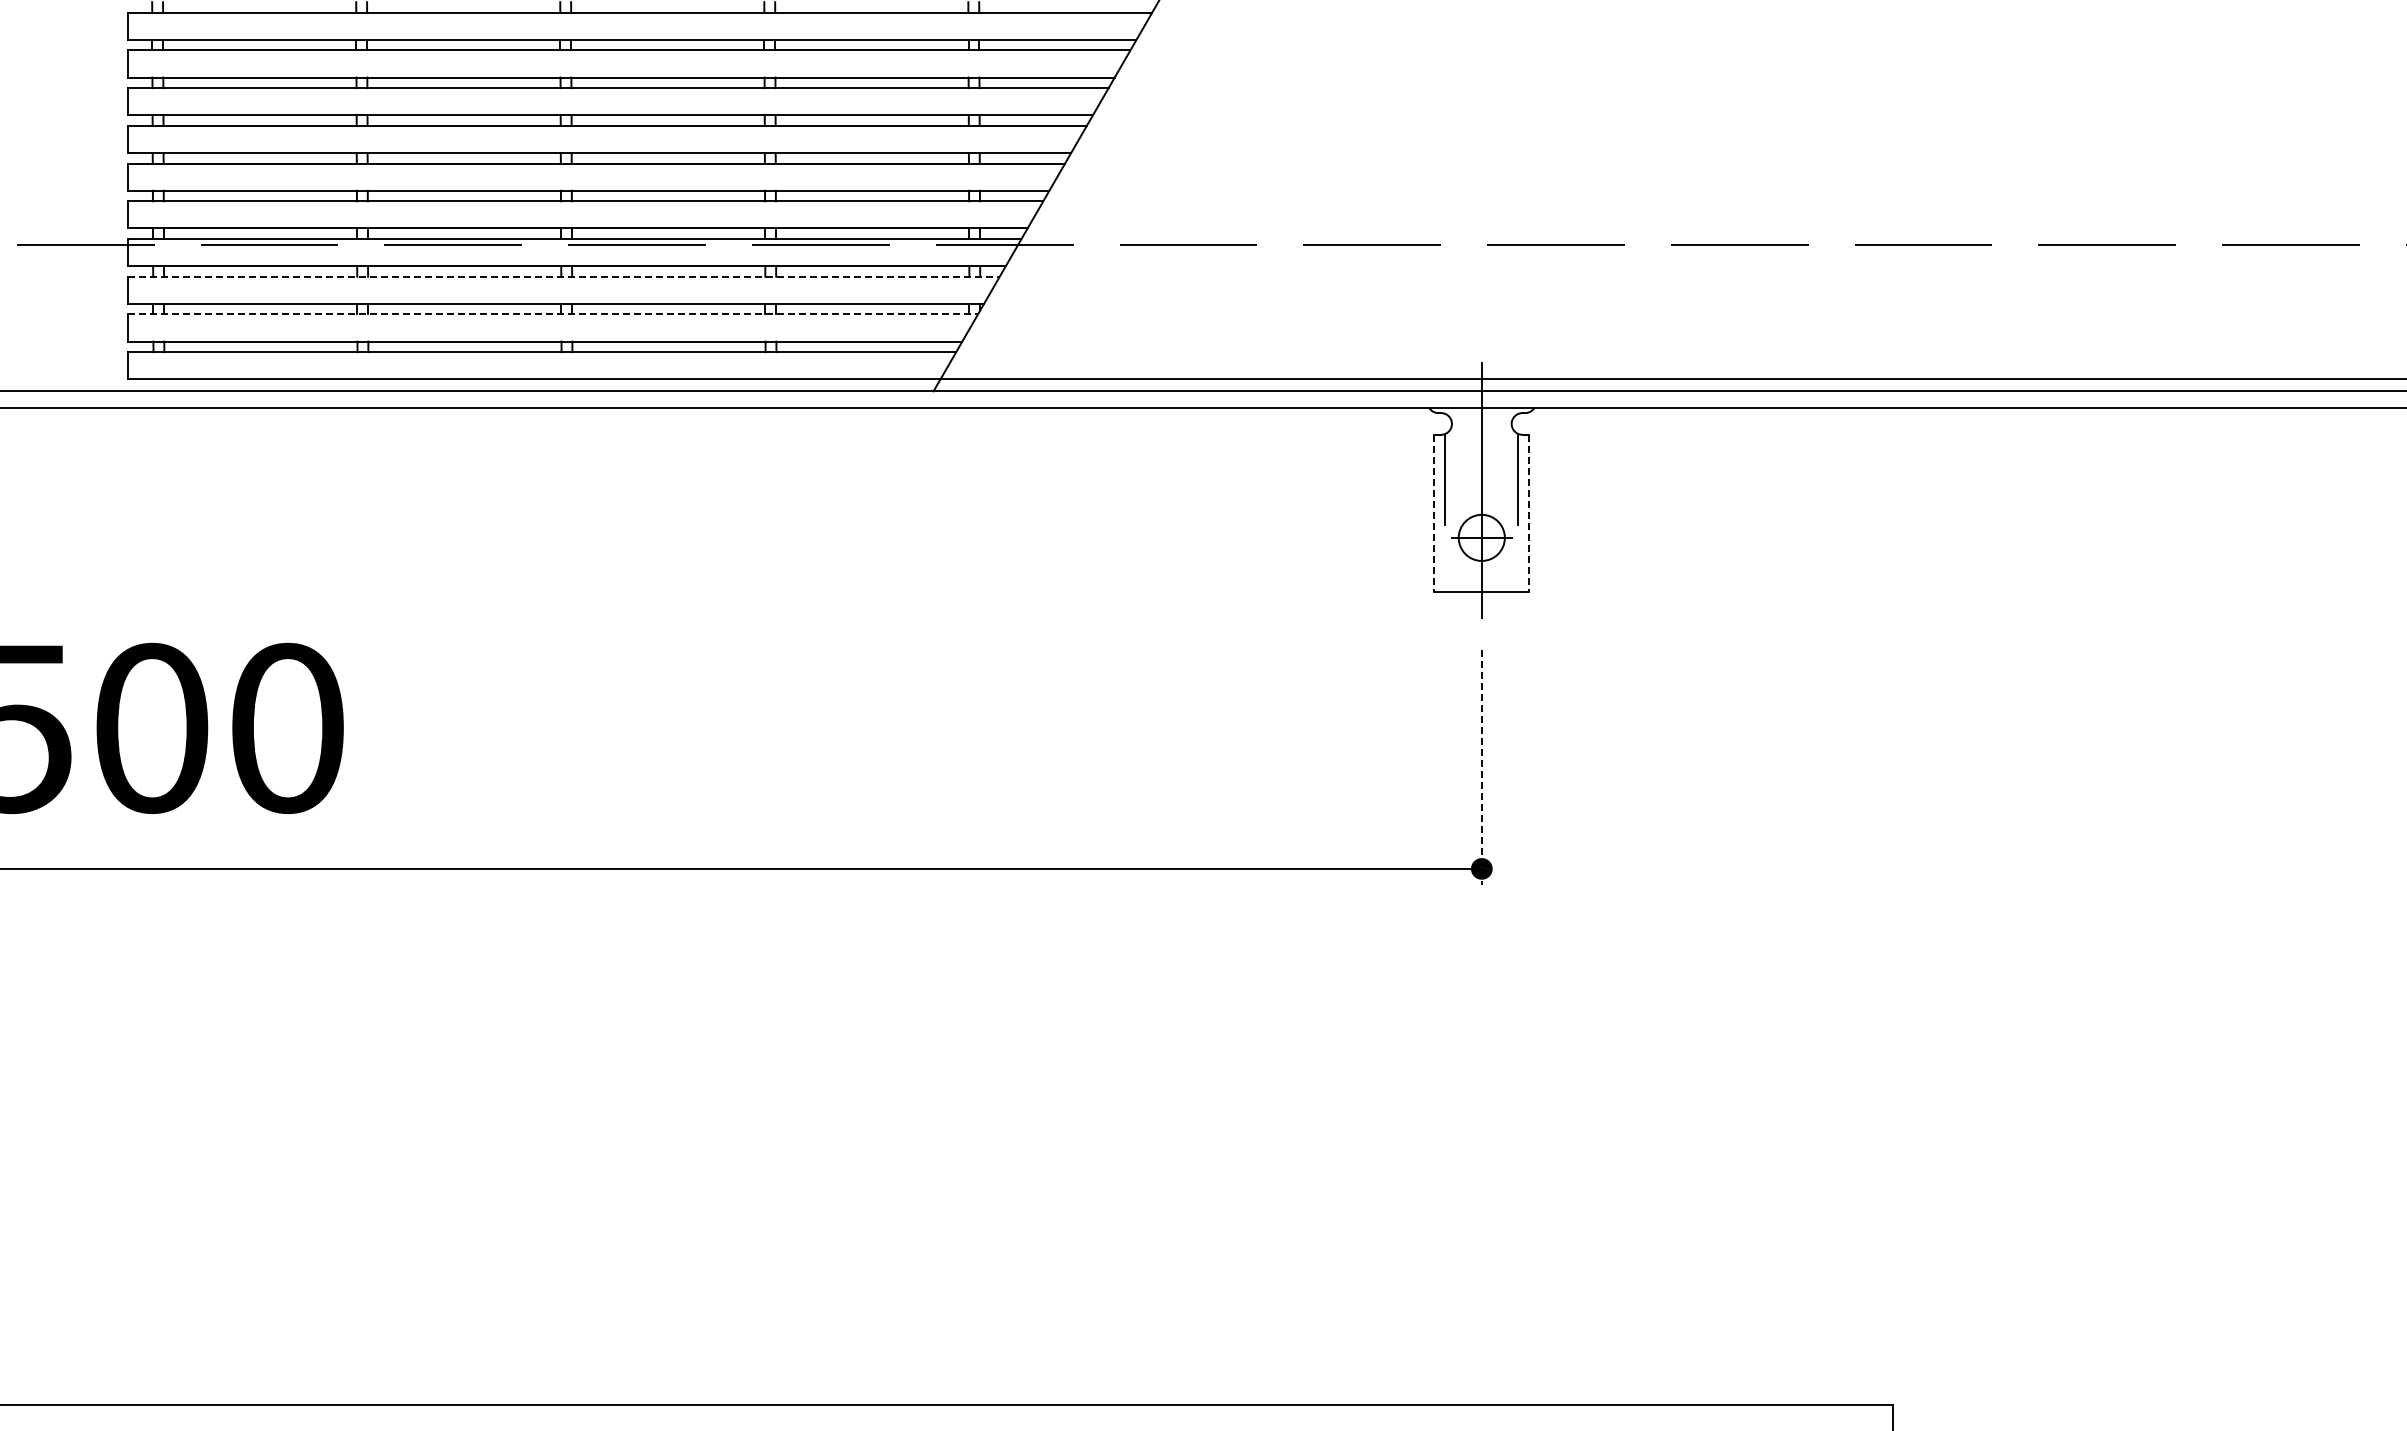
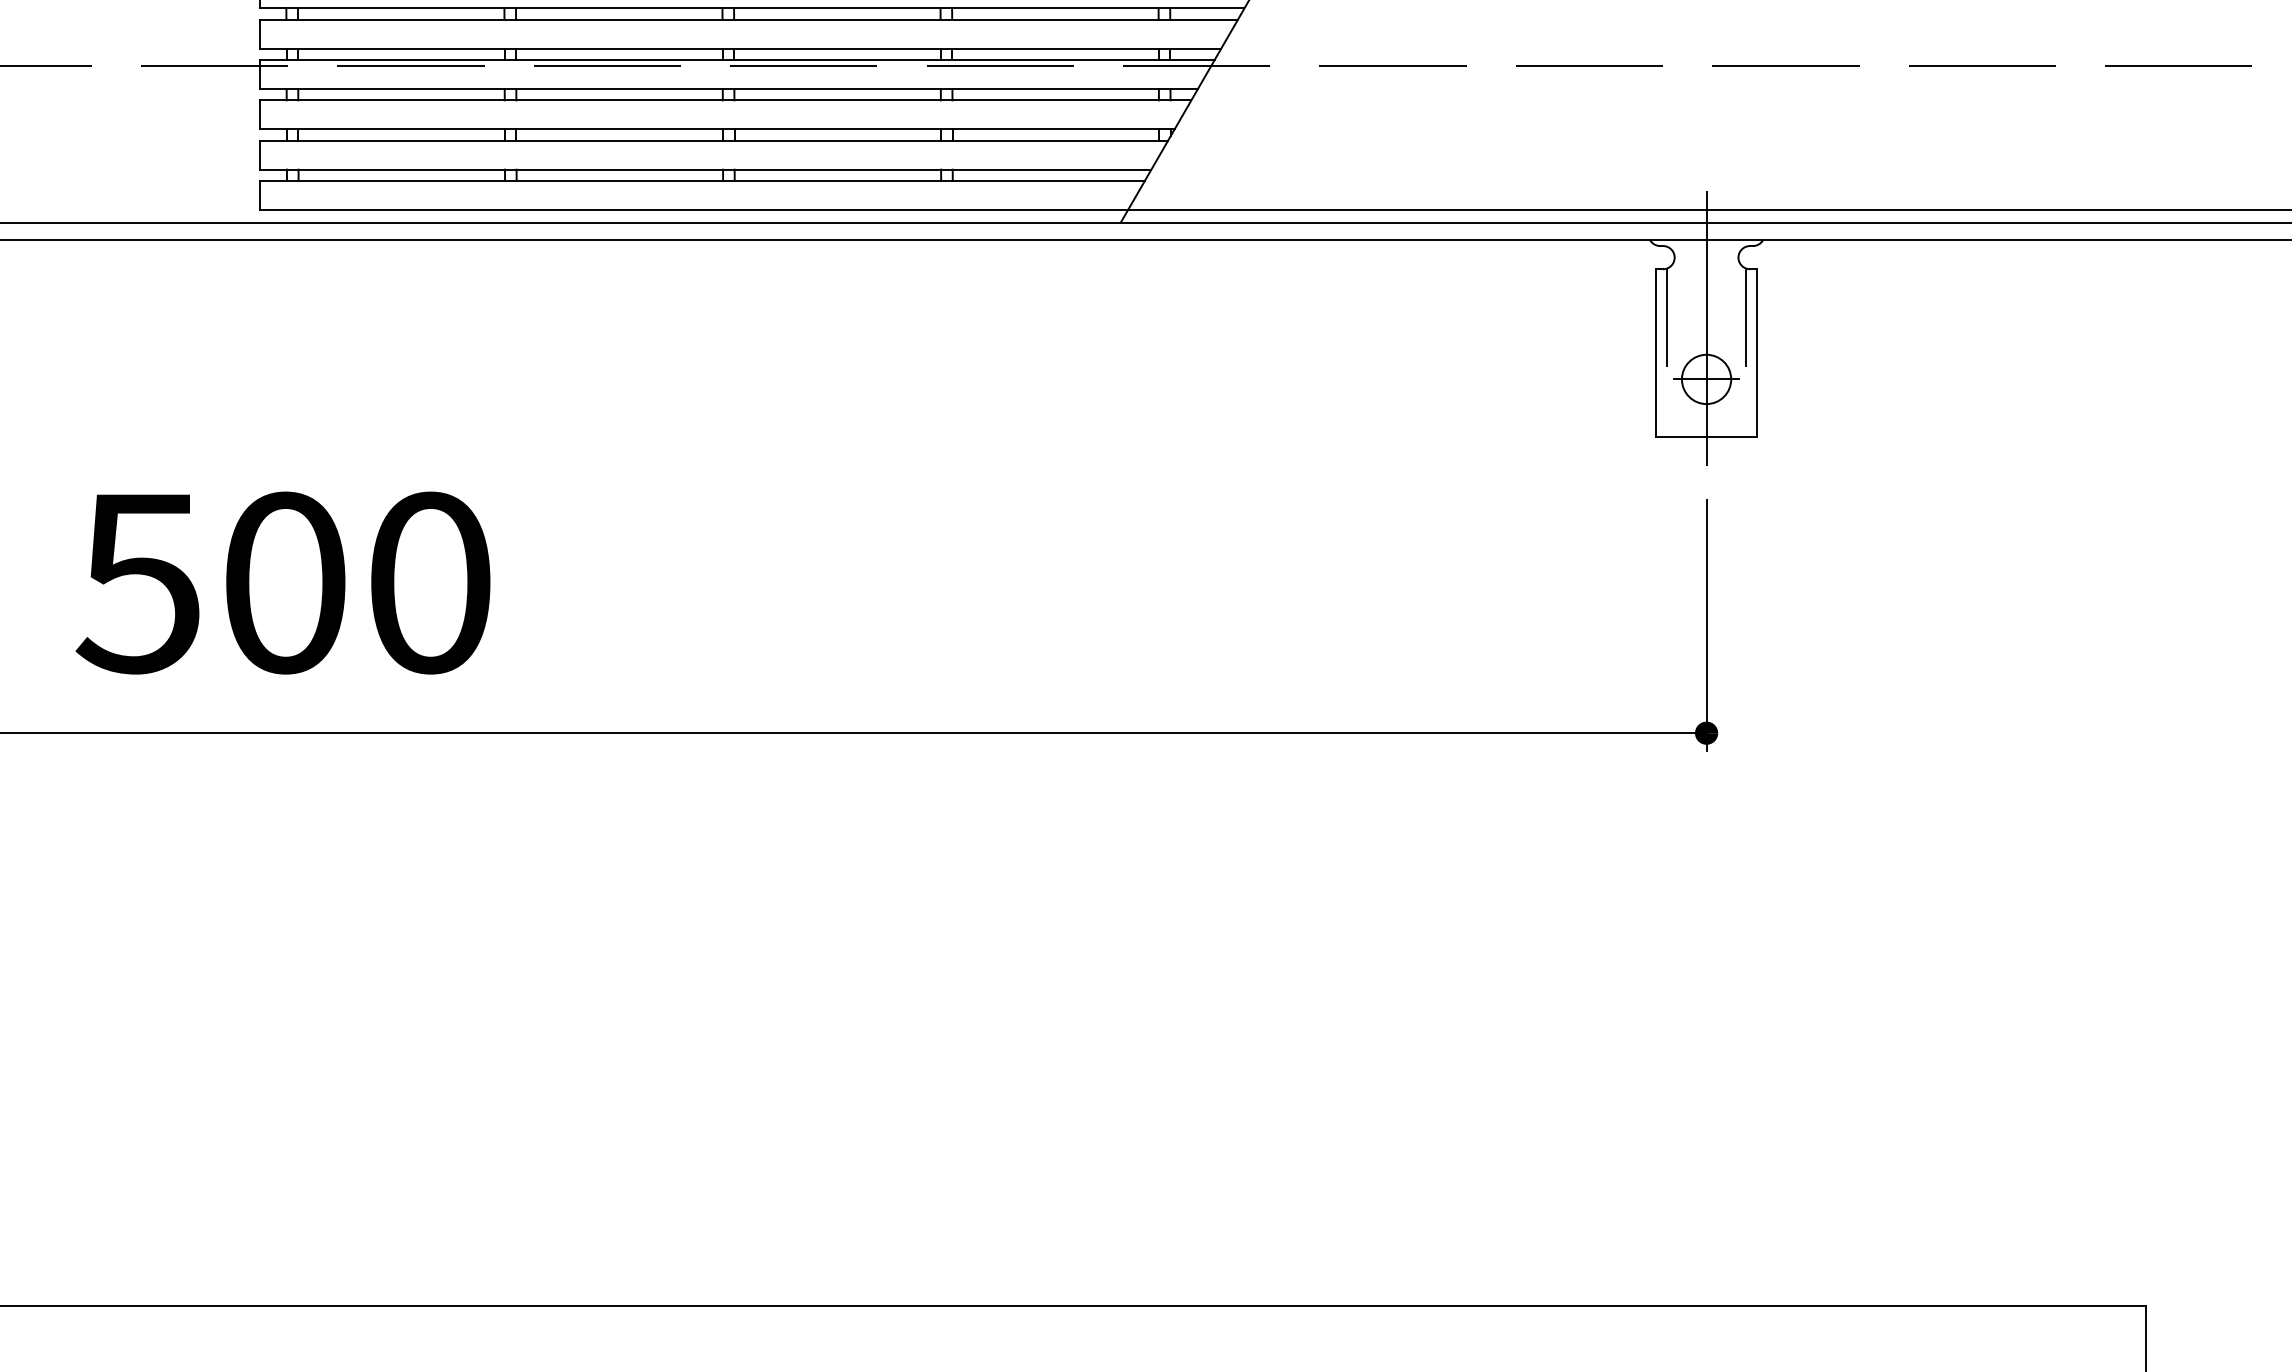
line: (563, 276) -> (725, 100), dashed -> solid
line: (553, 314) -> (714, 140), dashed -> solid
line: (1434, 513) -> (1656, 353), dashed -> solid
line: (1529, 513) -> (1757, 353), dashed -> solid
line: (1481, 768) -> (1706, 625), dashed -> solid

